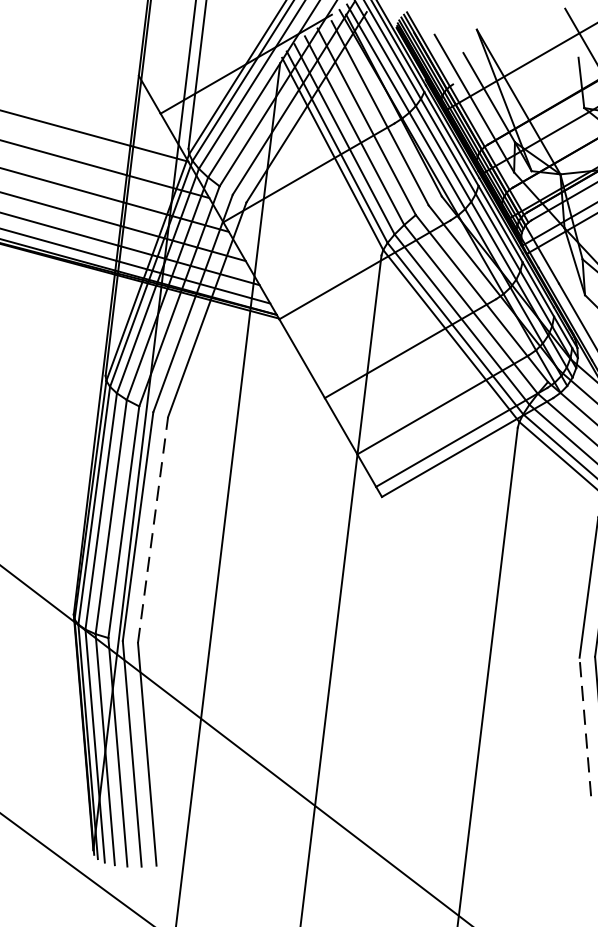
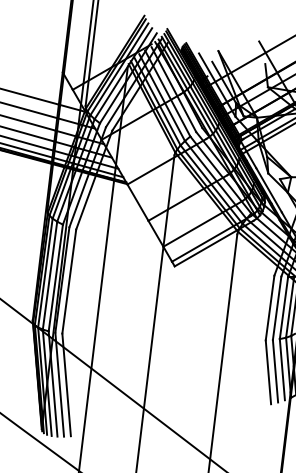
line: (153, 529) -> (69, 281), dashed -> solid
line: (585, 725) -> (268, 371), dashed -> solid

